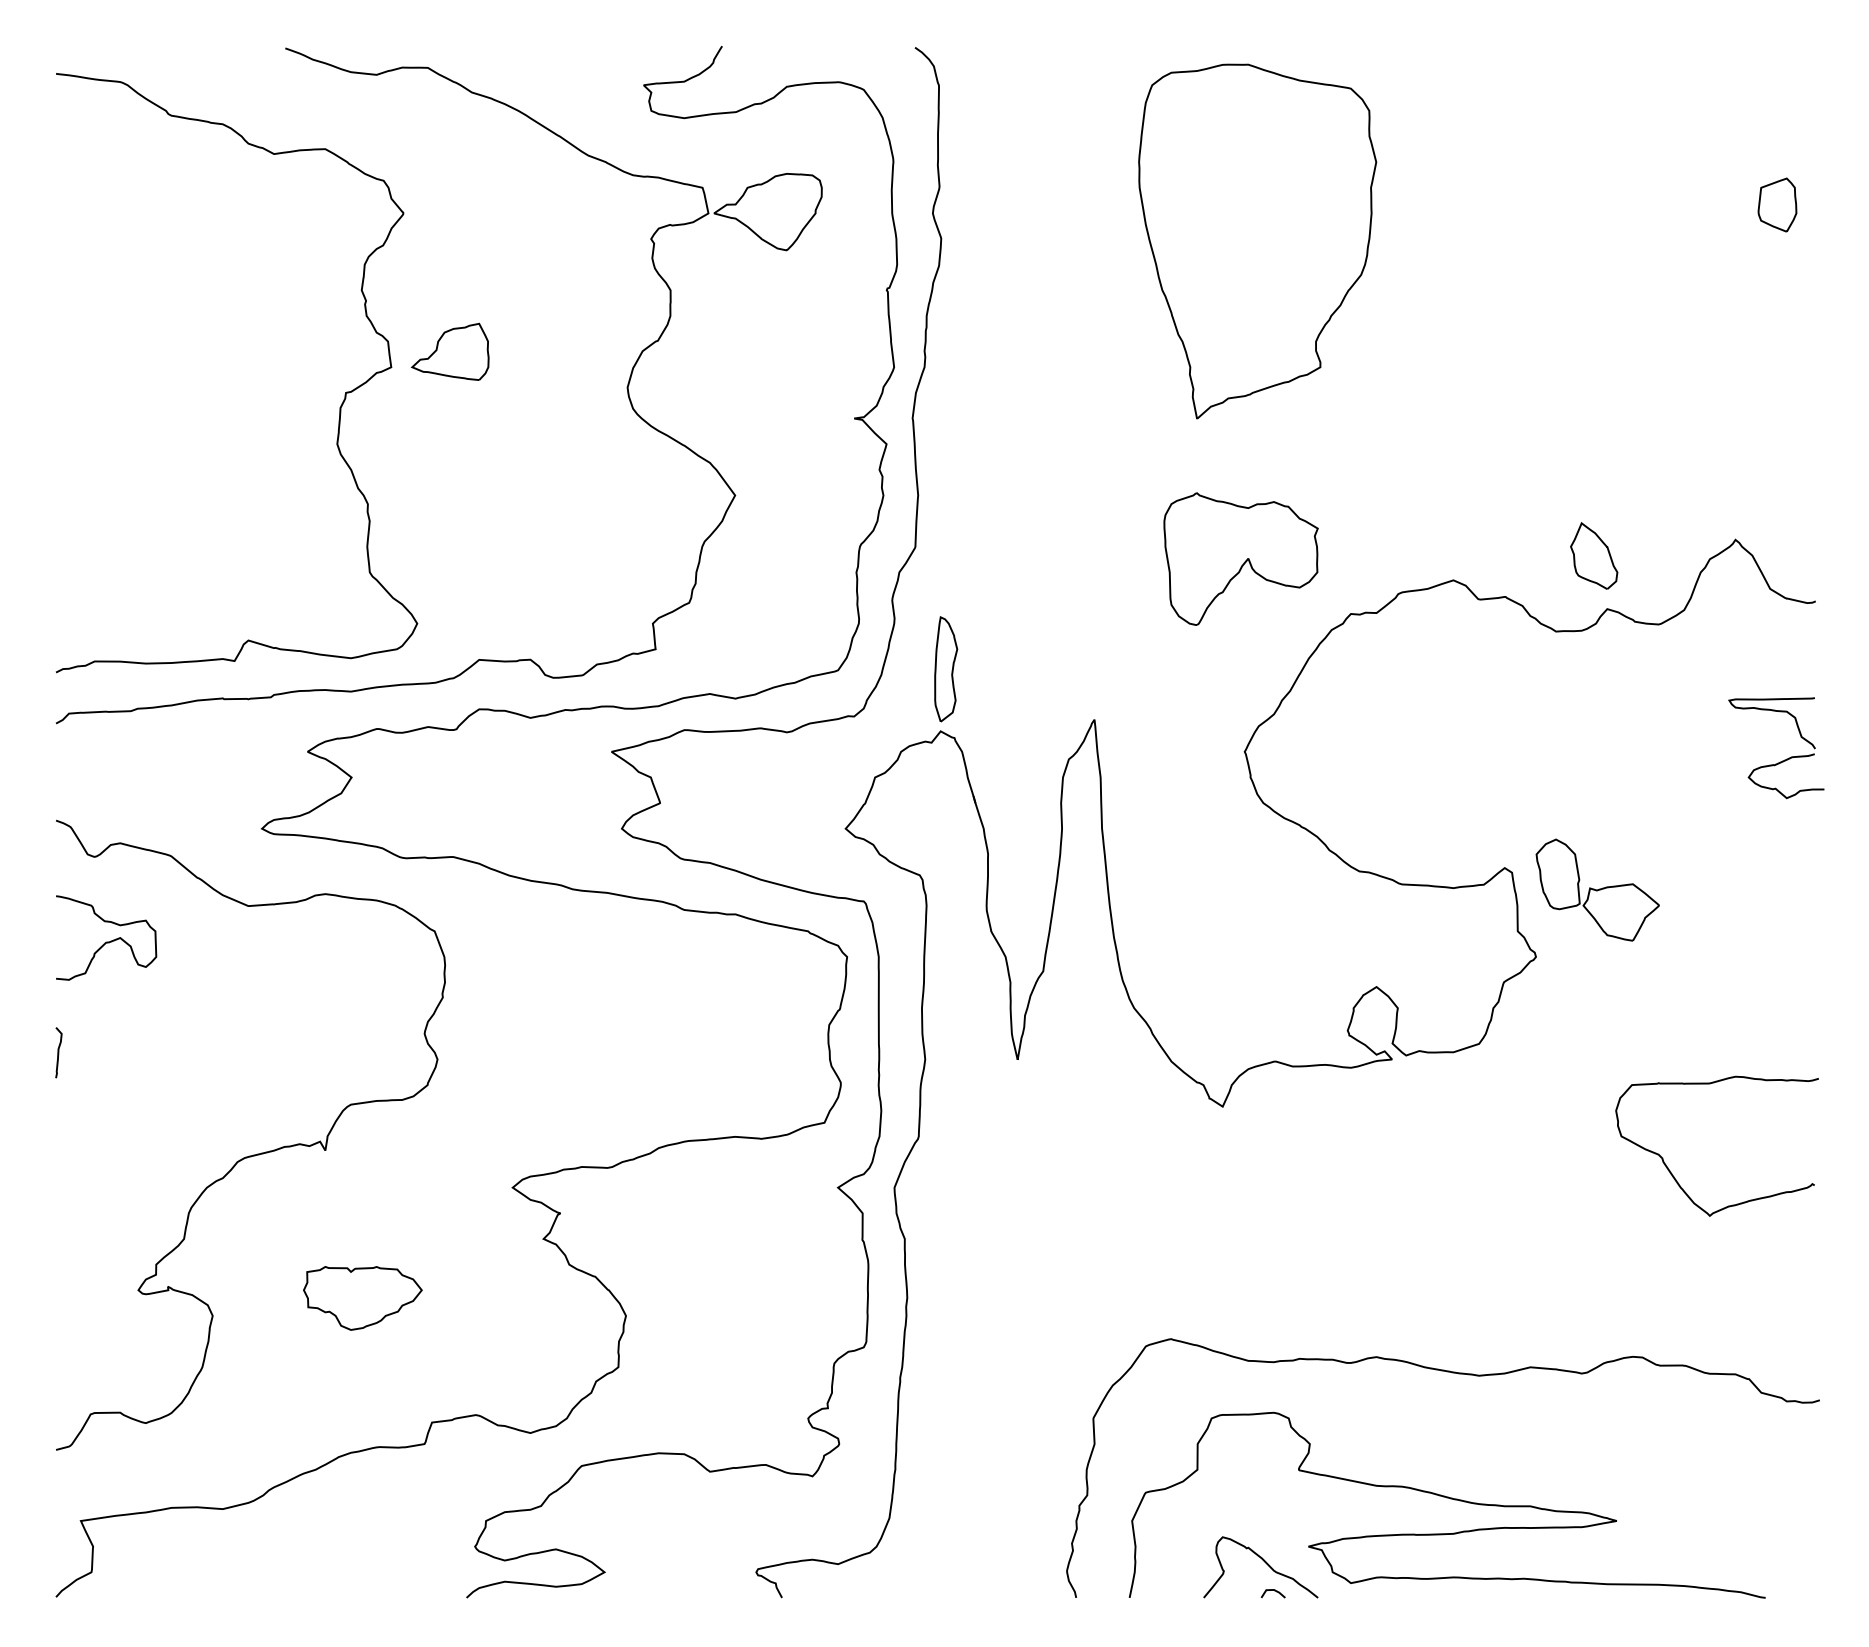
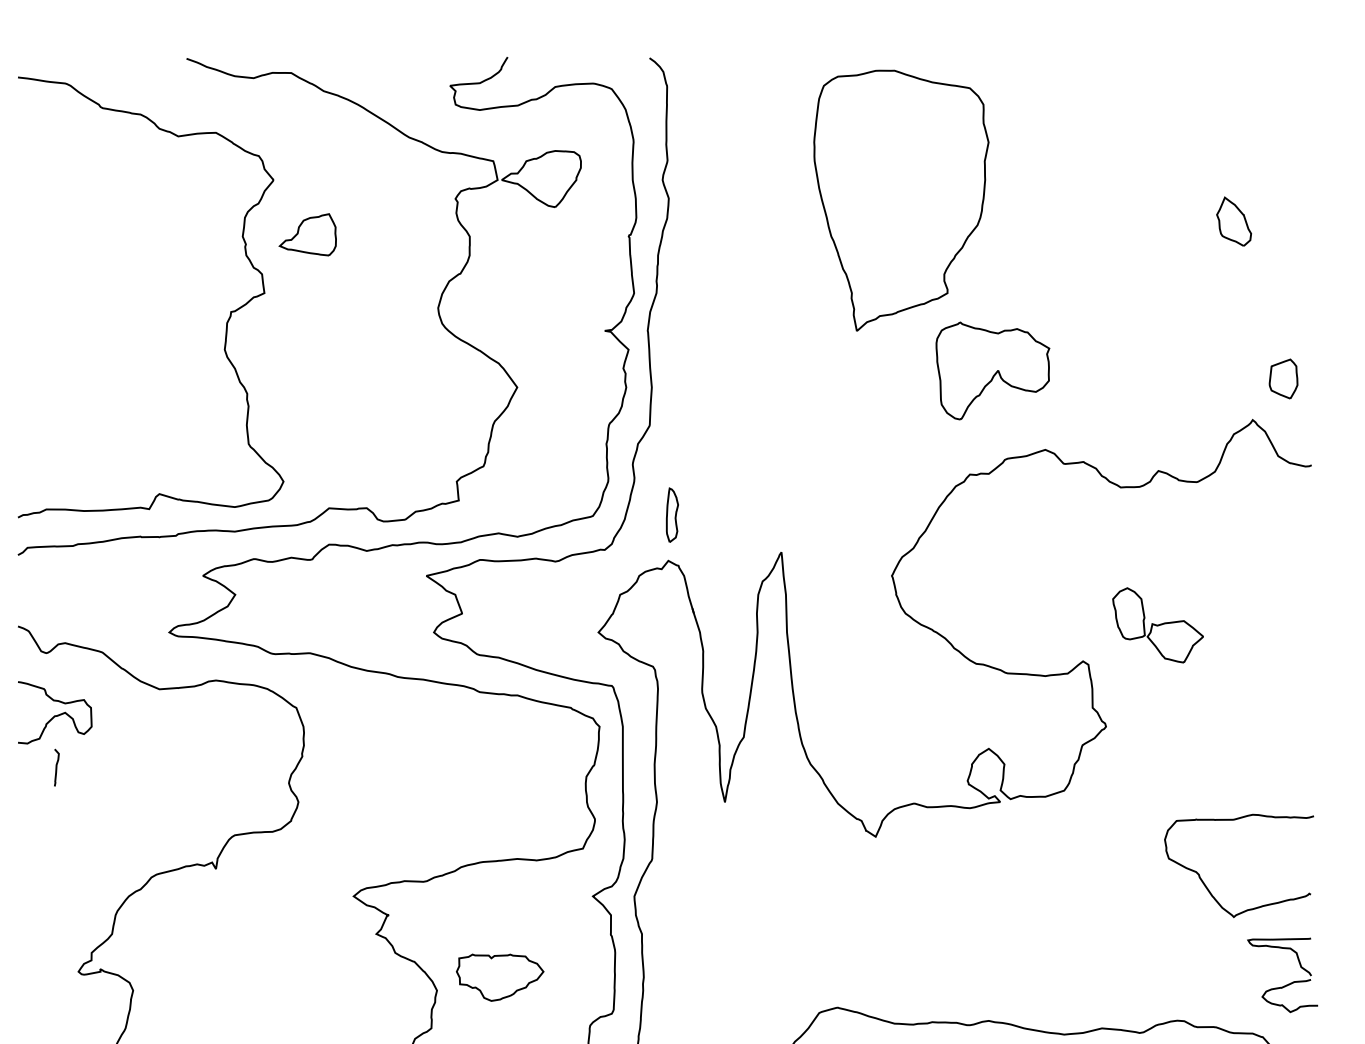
part: (1777, 204) -> (1283, 378), moved
part: (449, 351) -> (307, 234), moved
part: (1594, 555) -> (1234, 221), moved
part: (1240, 558) -> (992, 370), moved
part: (946, 669) -> (672, 515), size x0.7
part: (1782, 760) -> (1287, 984), moved
part: (1597, 889) -> (1157, 624), moved
curve: (58, 1052) -> (56, 767), moved
part: (362, 1298) -> (499, 977), moved

